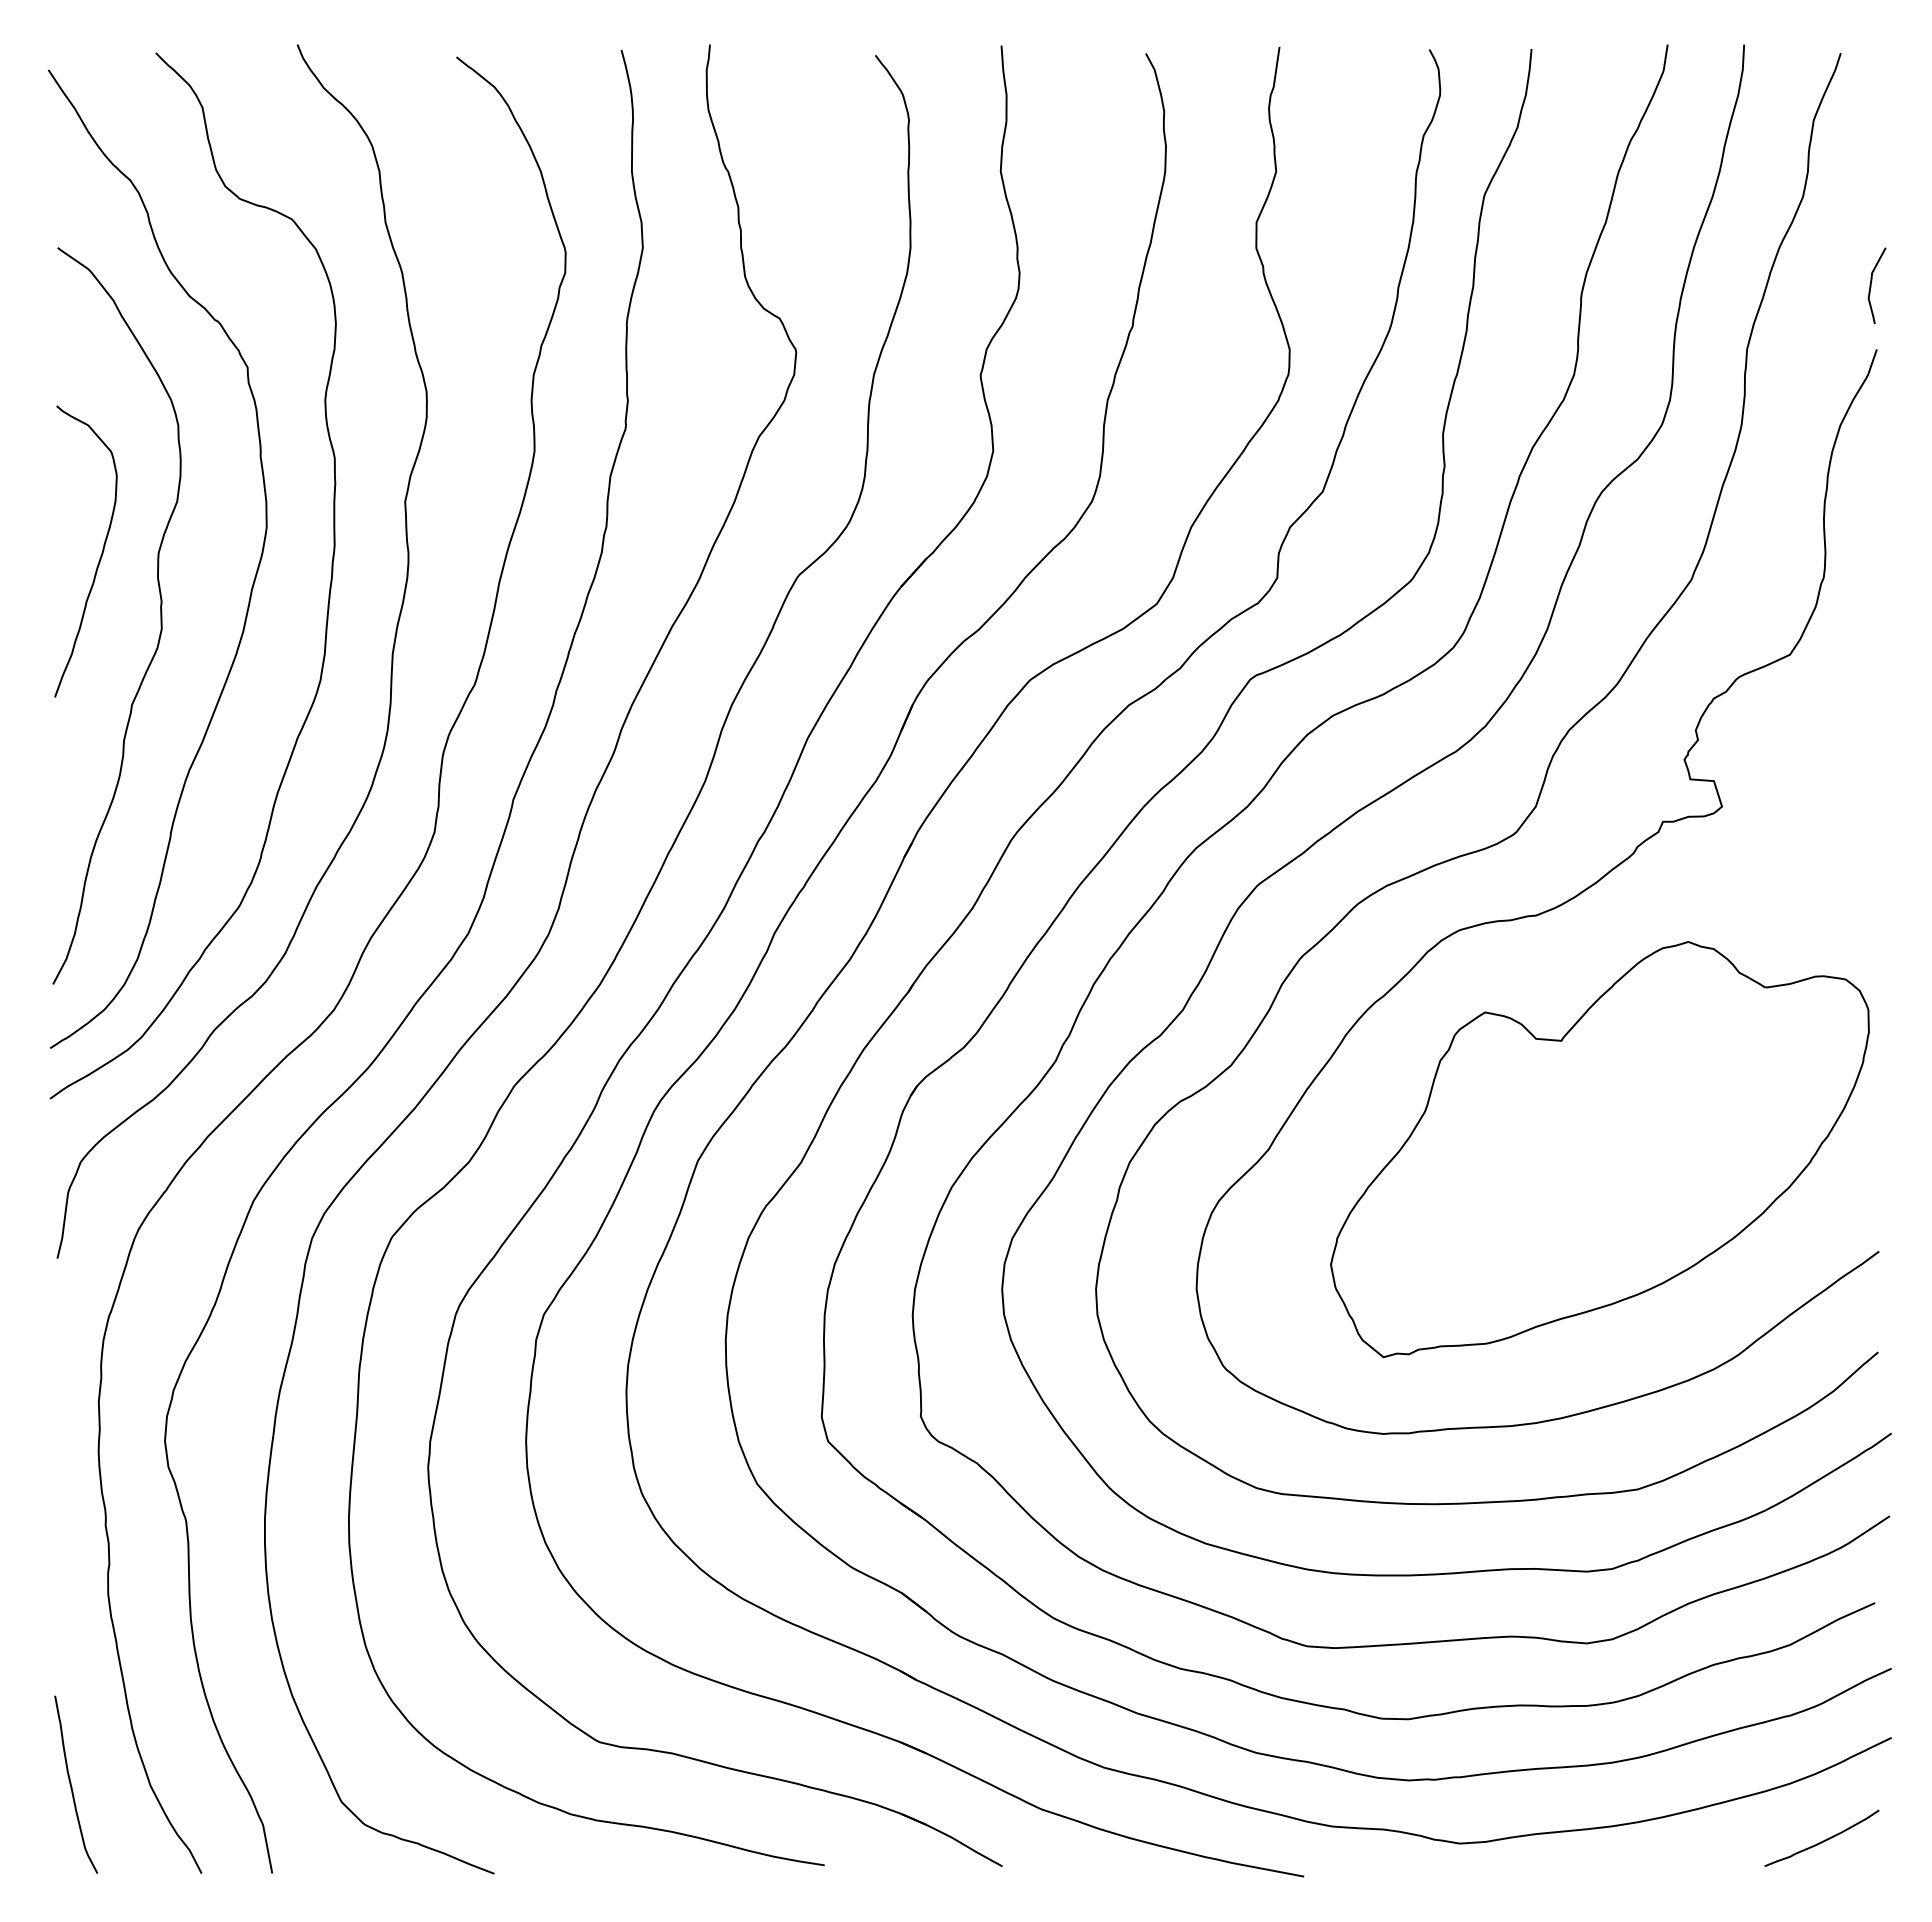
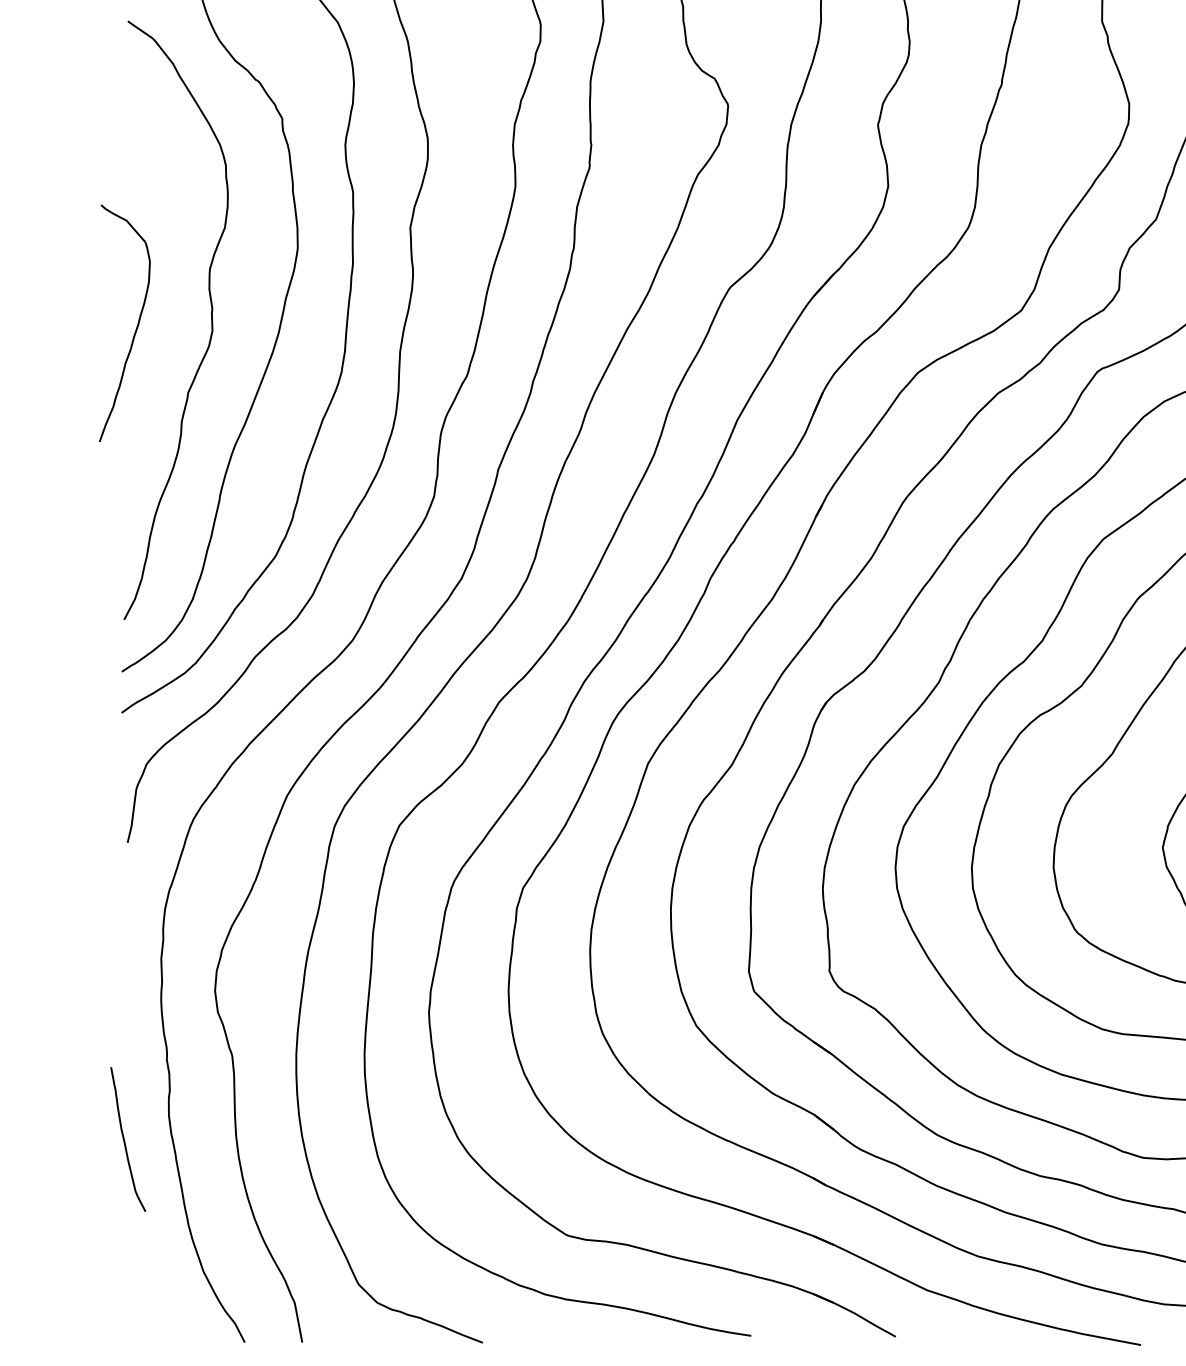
curve: (100, 555) -> (136, 326), moved
curve: (72, 1786) -> (125, 1140), moved

